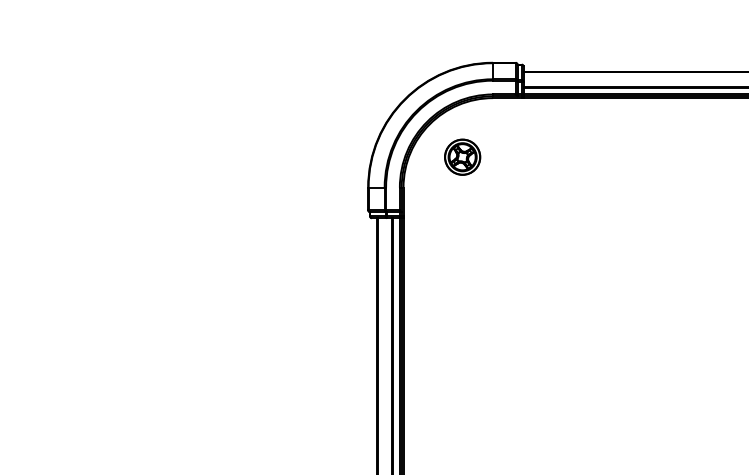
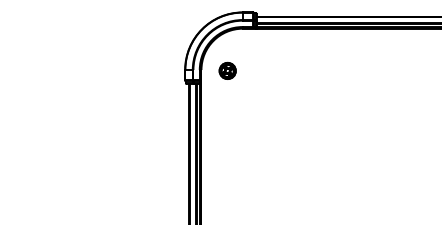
part: (462, 156) -> (227, 70), moved

